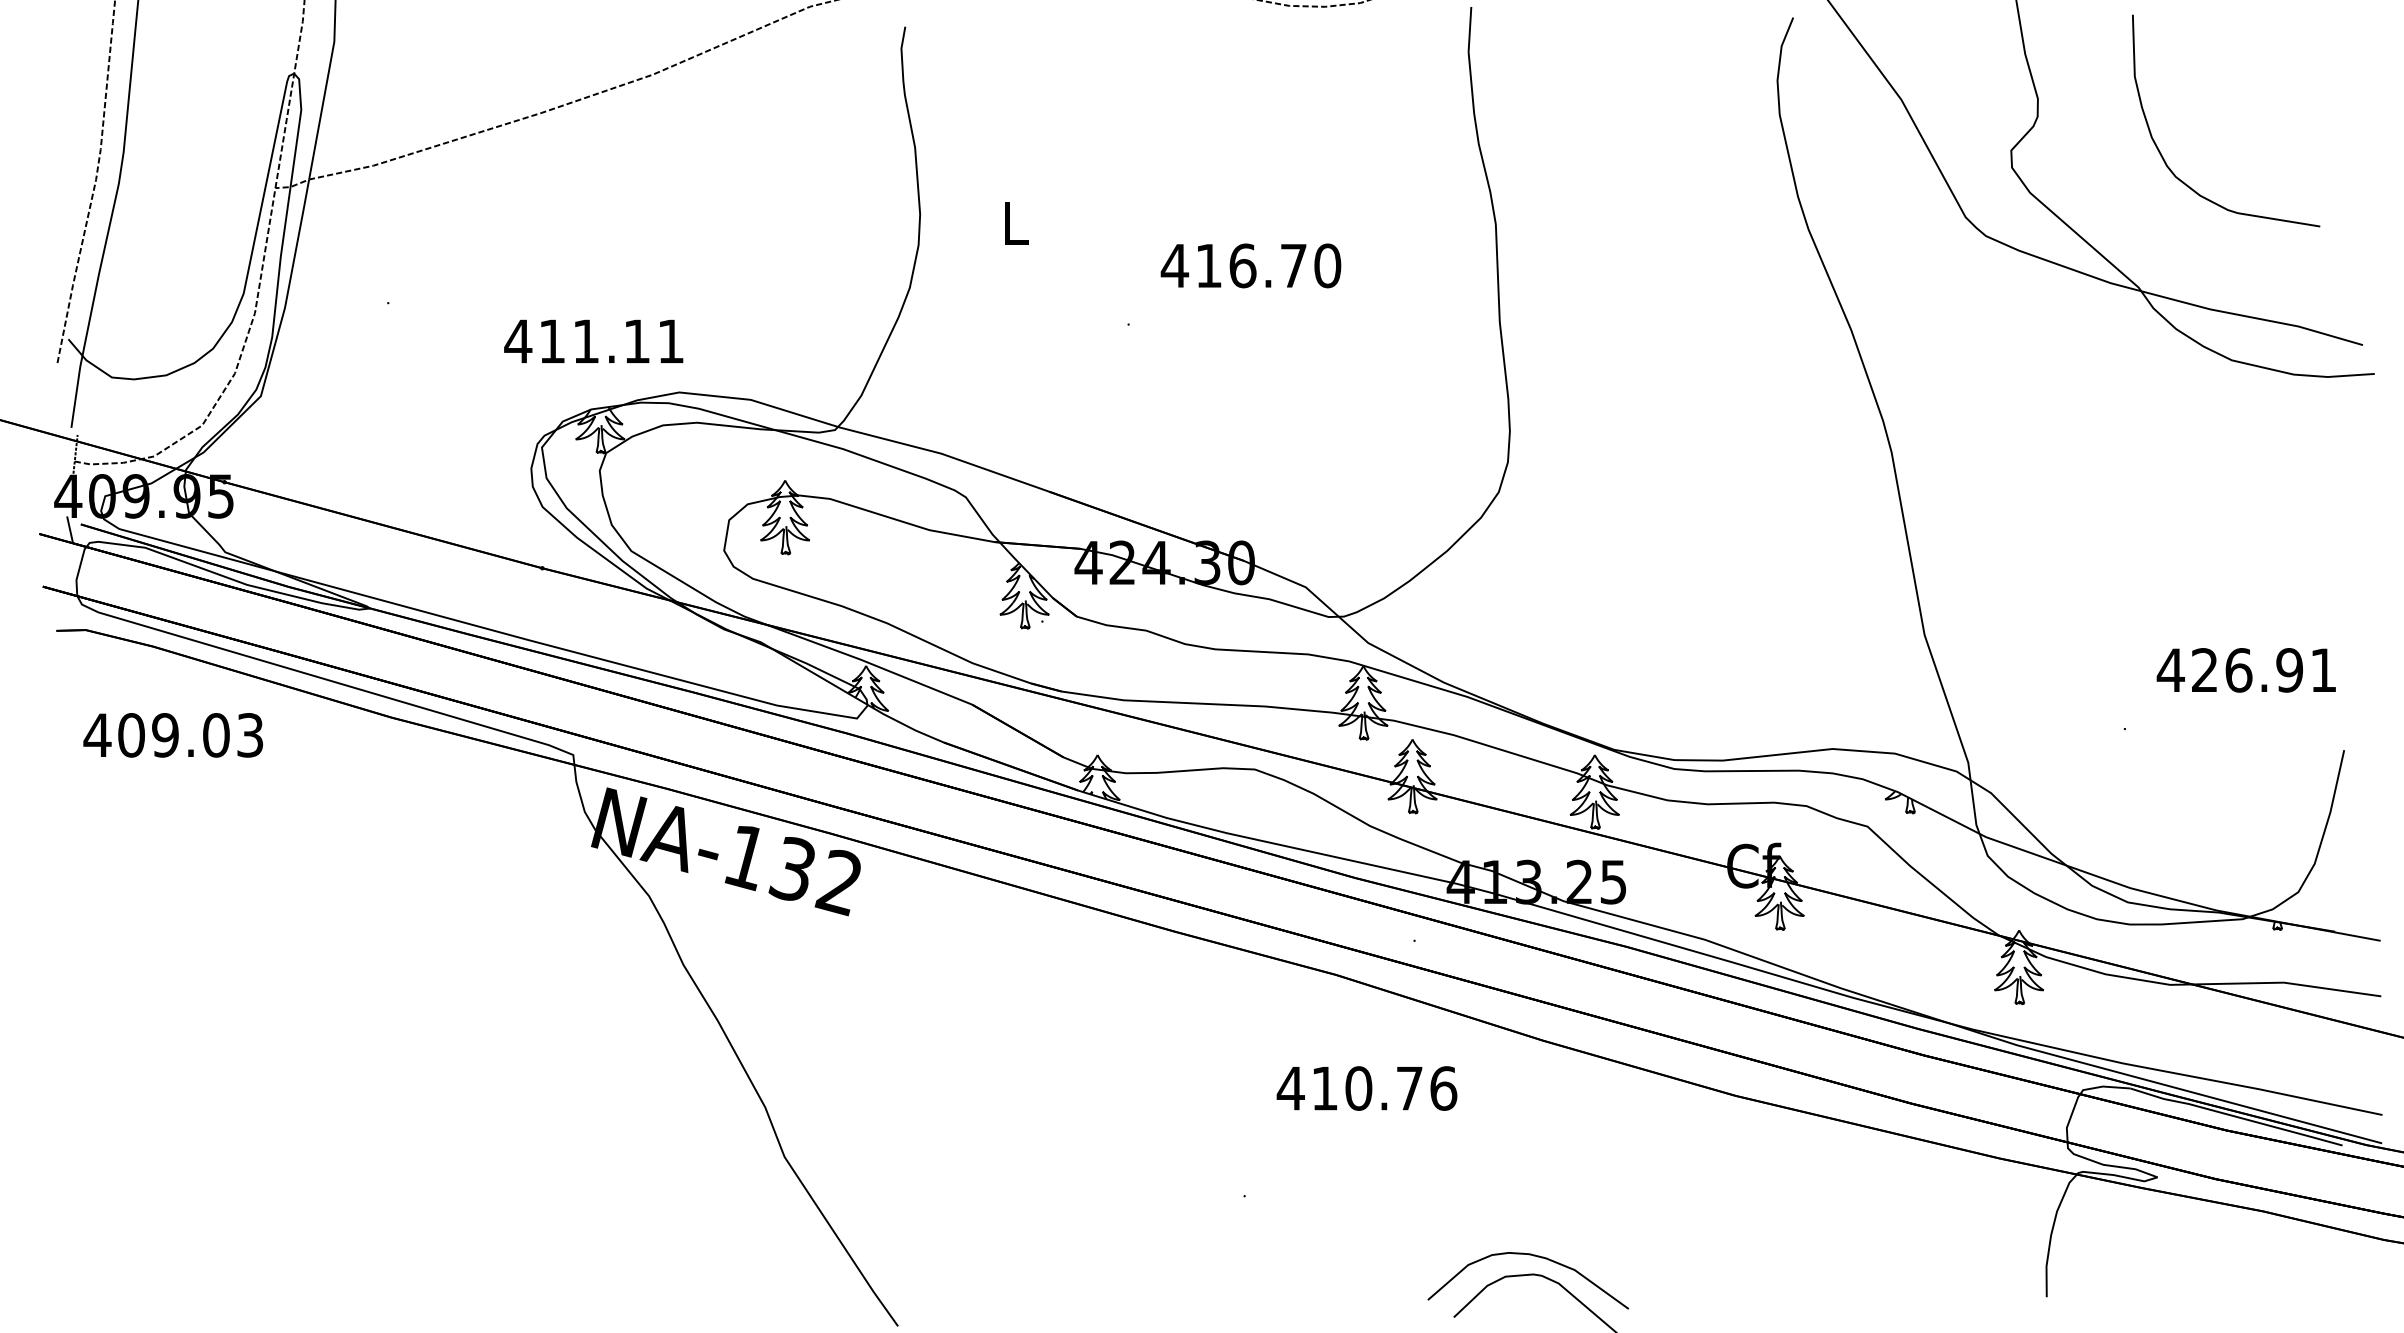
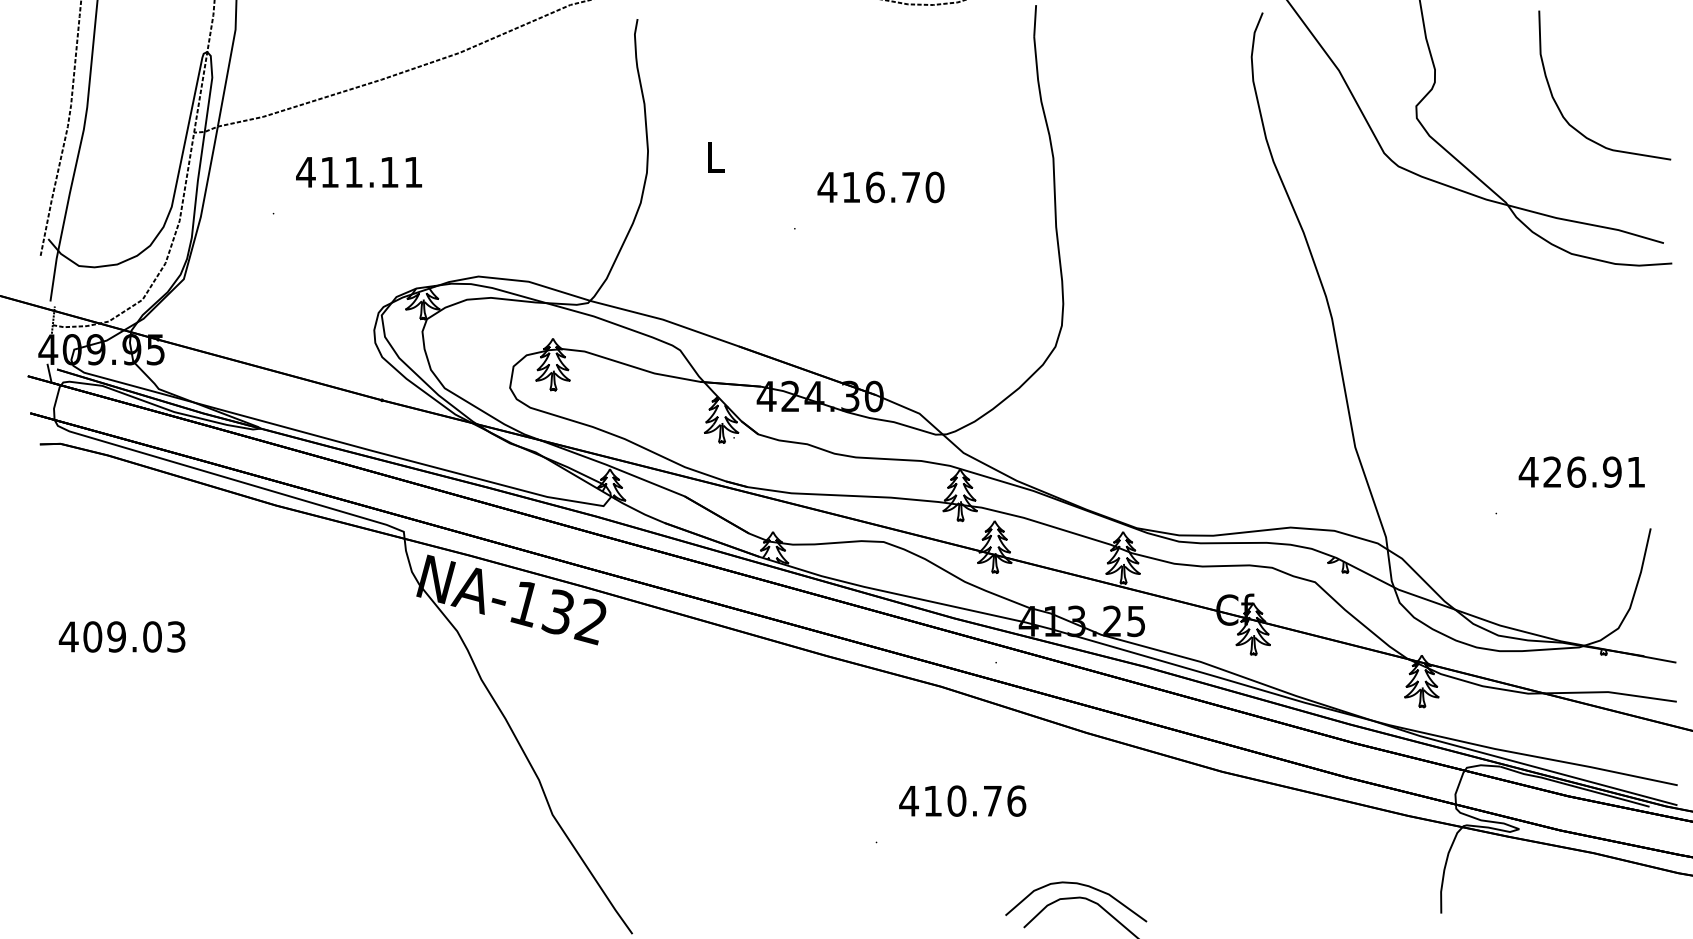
curve: (2164, 158) -> (1561, 111), moved
text: (593, 340) -> (358, 171), moved
text: (172, 735) -> (121, 637), moved
text: (1366, 1088) -> (962, 801), moved

